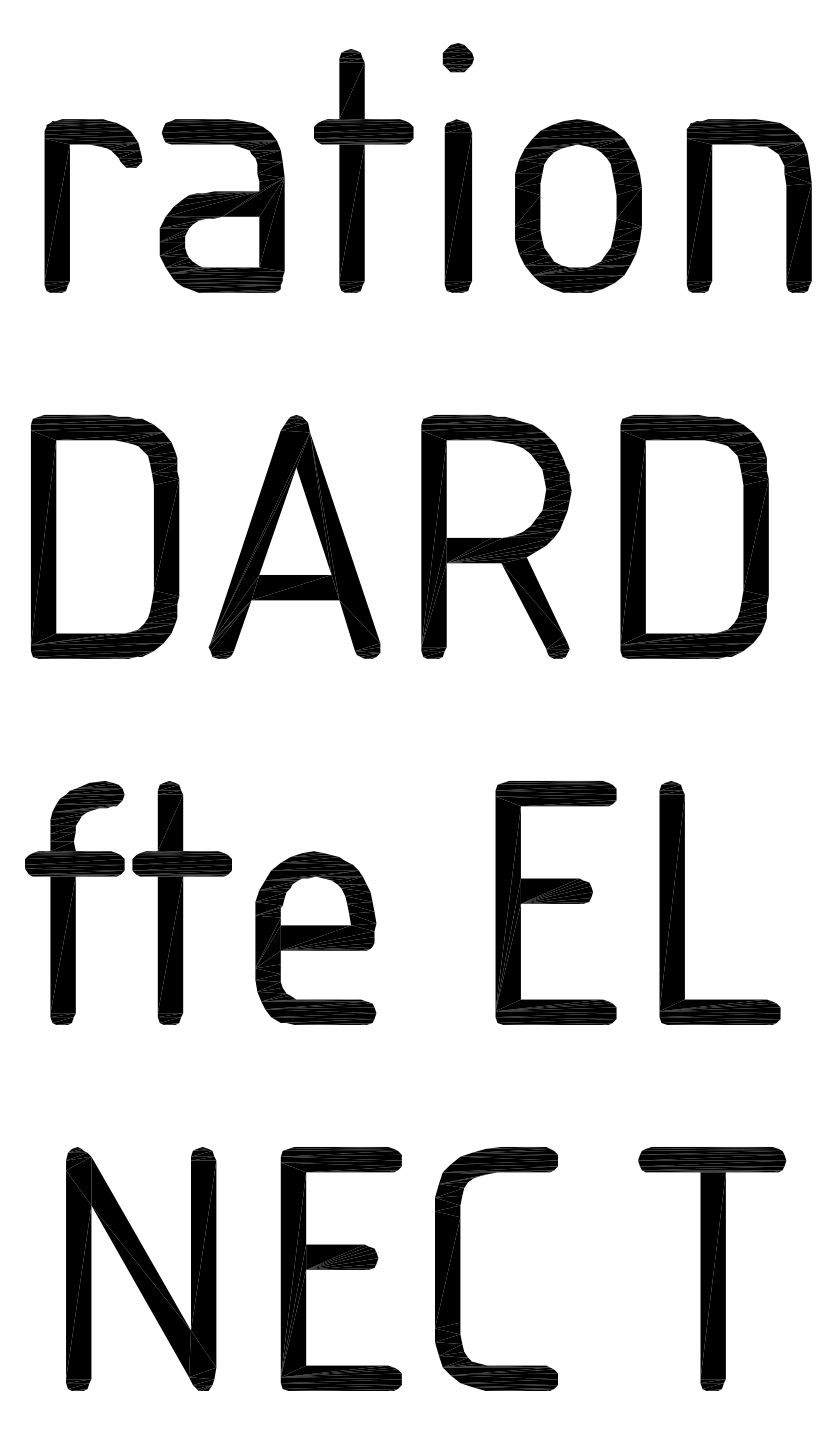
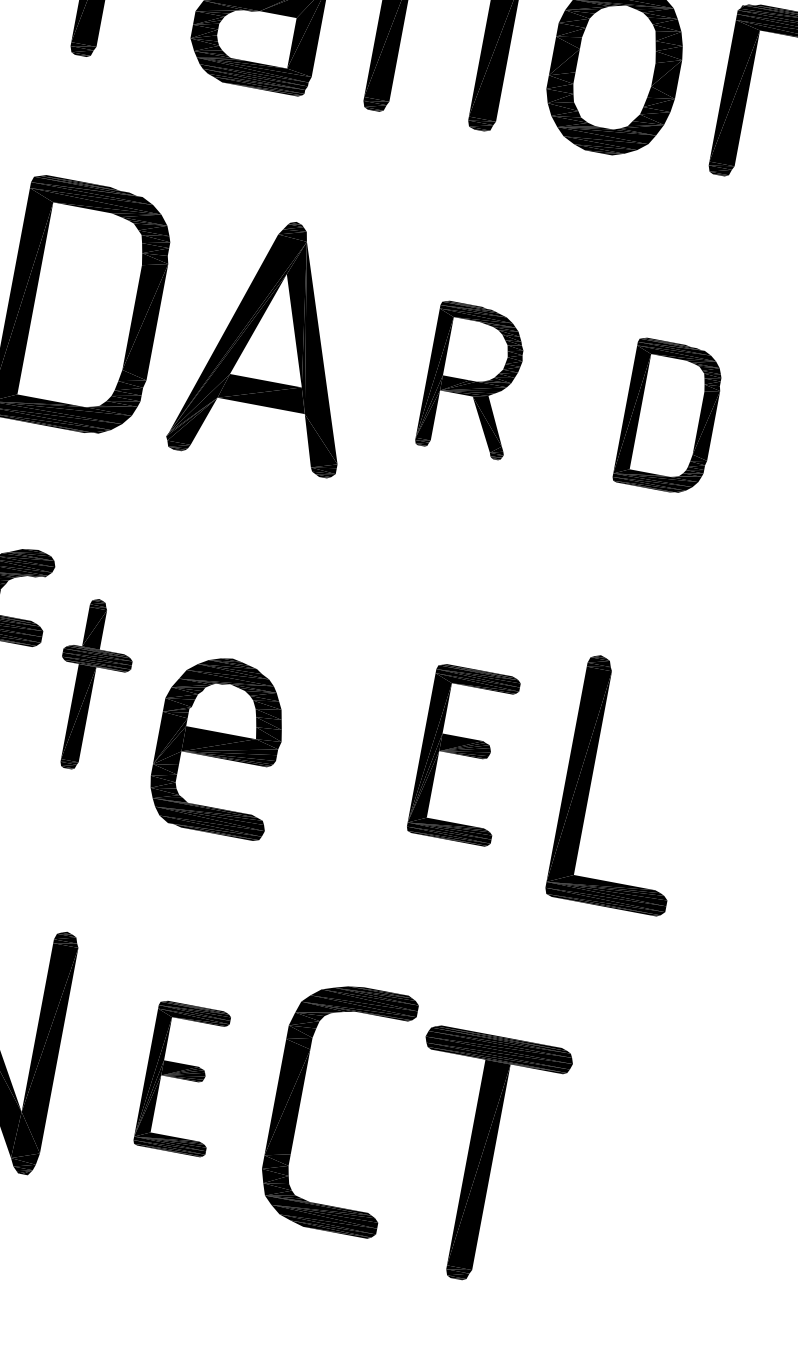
part: (496, 536) -> (472, 379), size x0.6
part: (694, 536) -> (669, 416), size x0.6
part: (181, 902) -> (91, 684), size x0.7
part: (555, 902) -> (463, 754), size x0.7
part: (340, 1268) -> (181, 1078), size x0.6
part: (712, 1268) -> (479, 1157), moved

